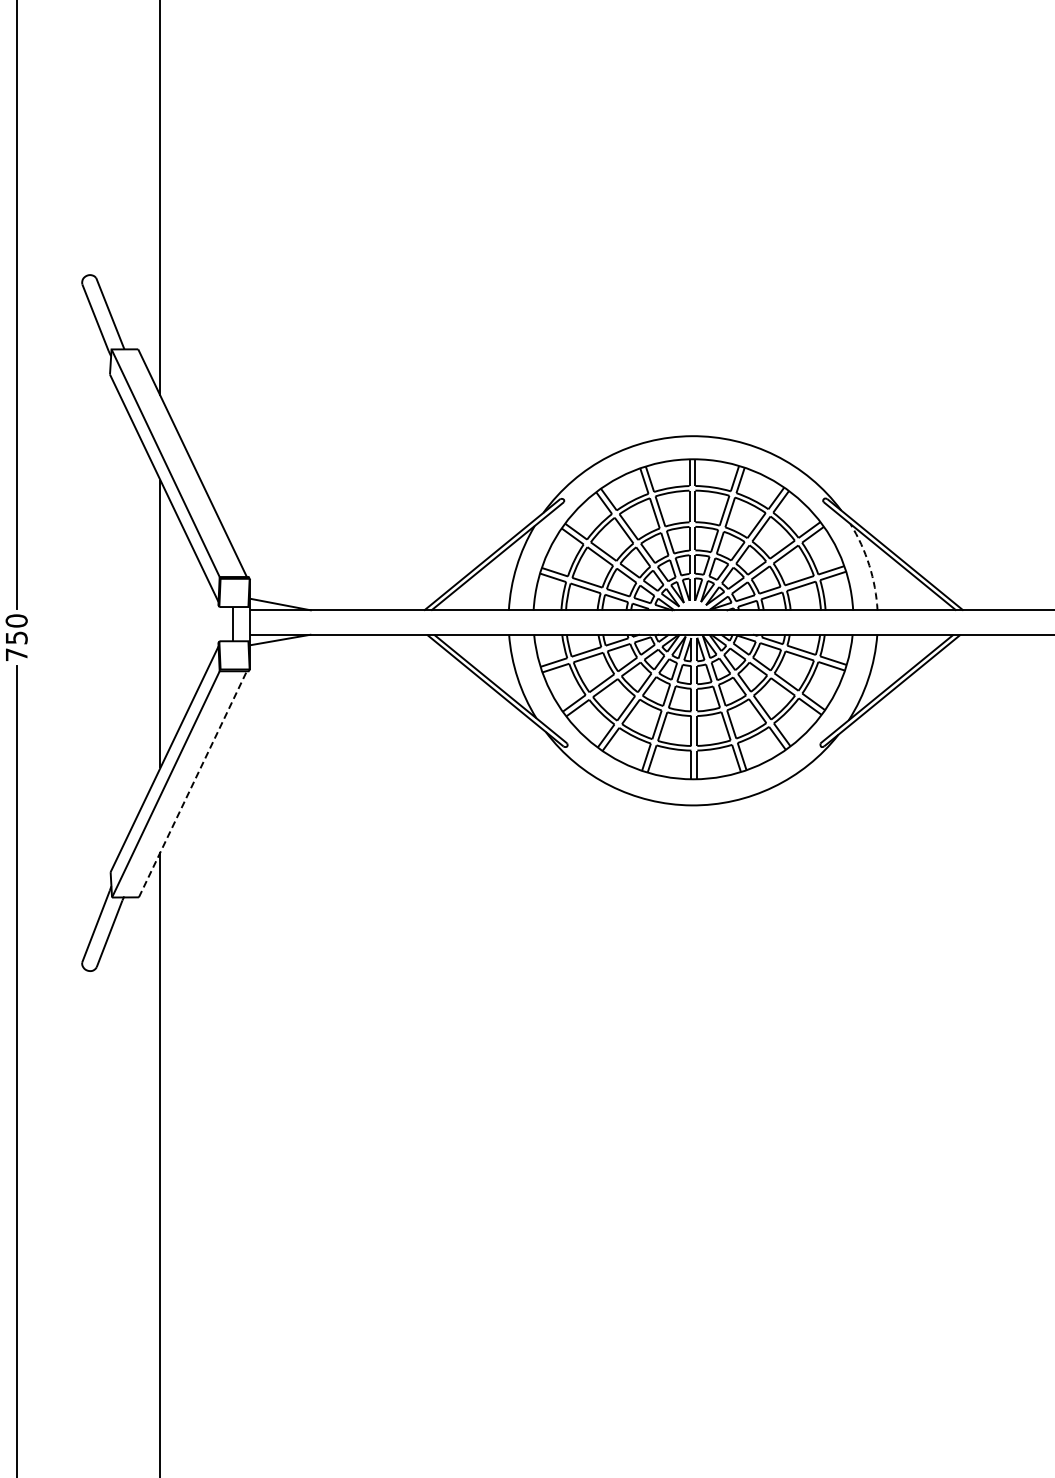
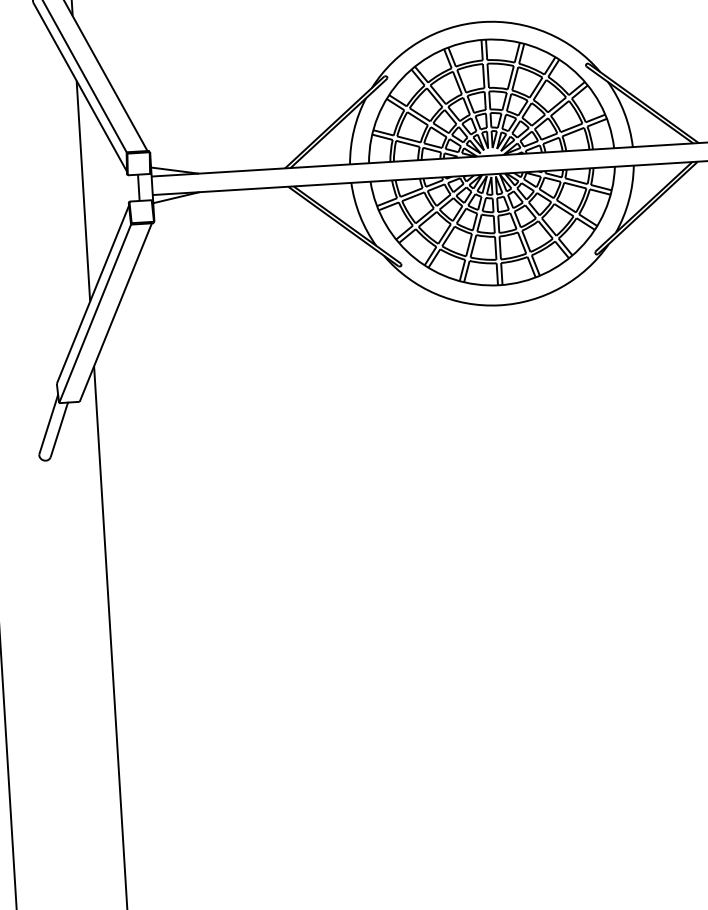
arc: (869, 565) -> (624, 112), dashed -> solid
line: (193, 783) -> (116, 311), dashed -> solid

